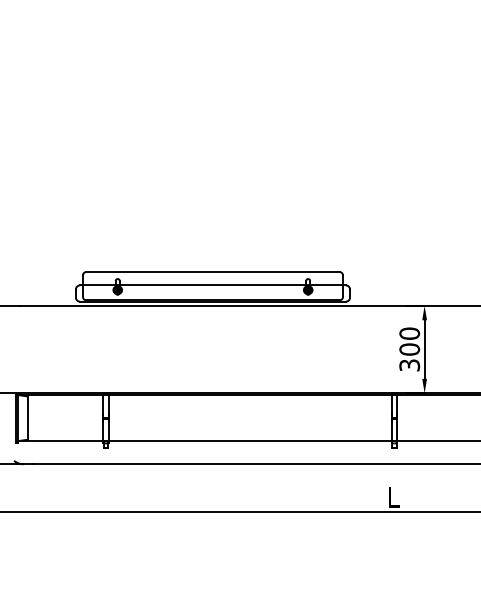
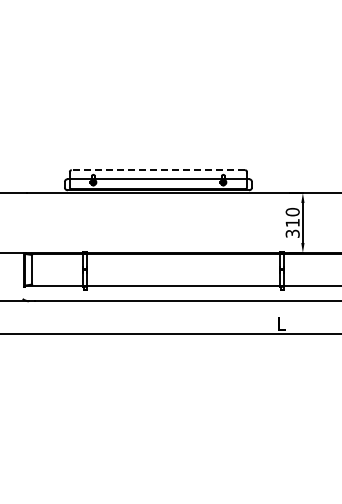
line: (213, 272) -> (158, 170), solid -> dashed
text: (409, 348) -> (292, 222), 300 -> 310

